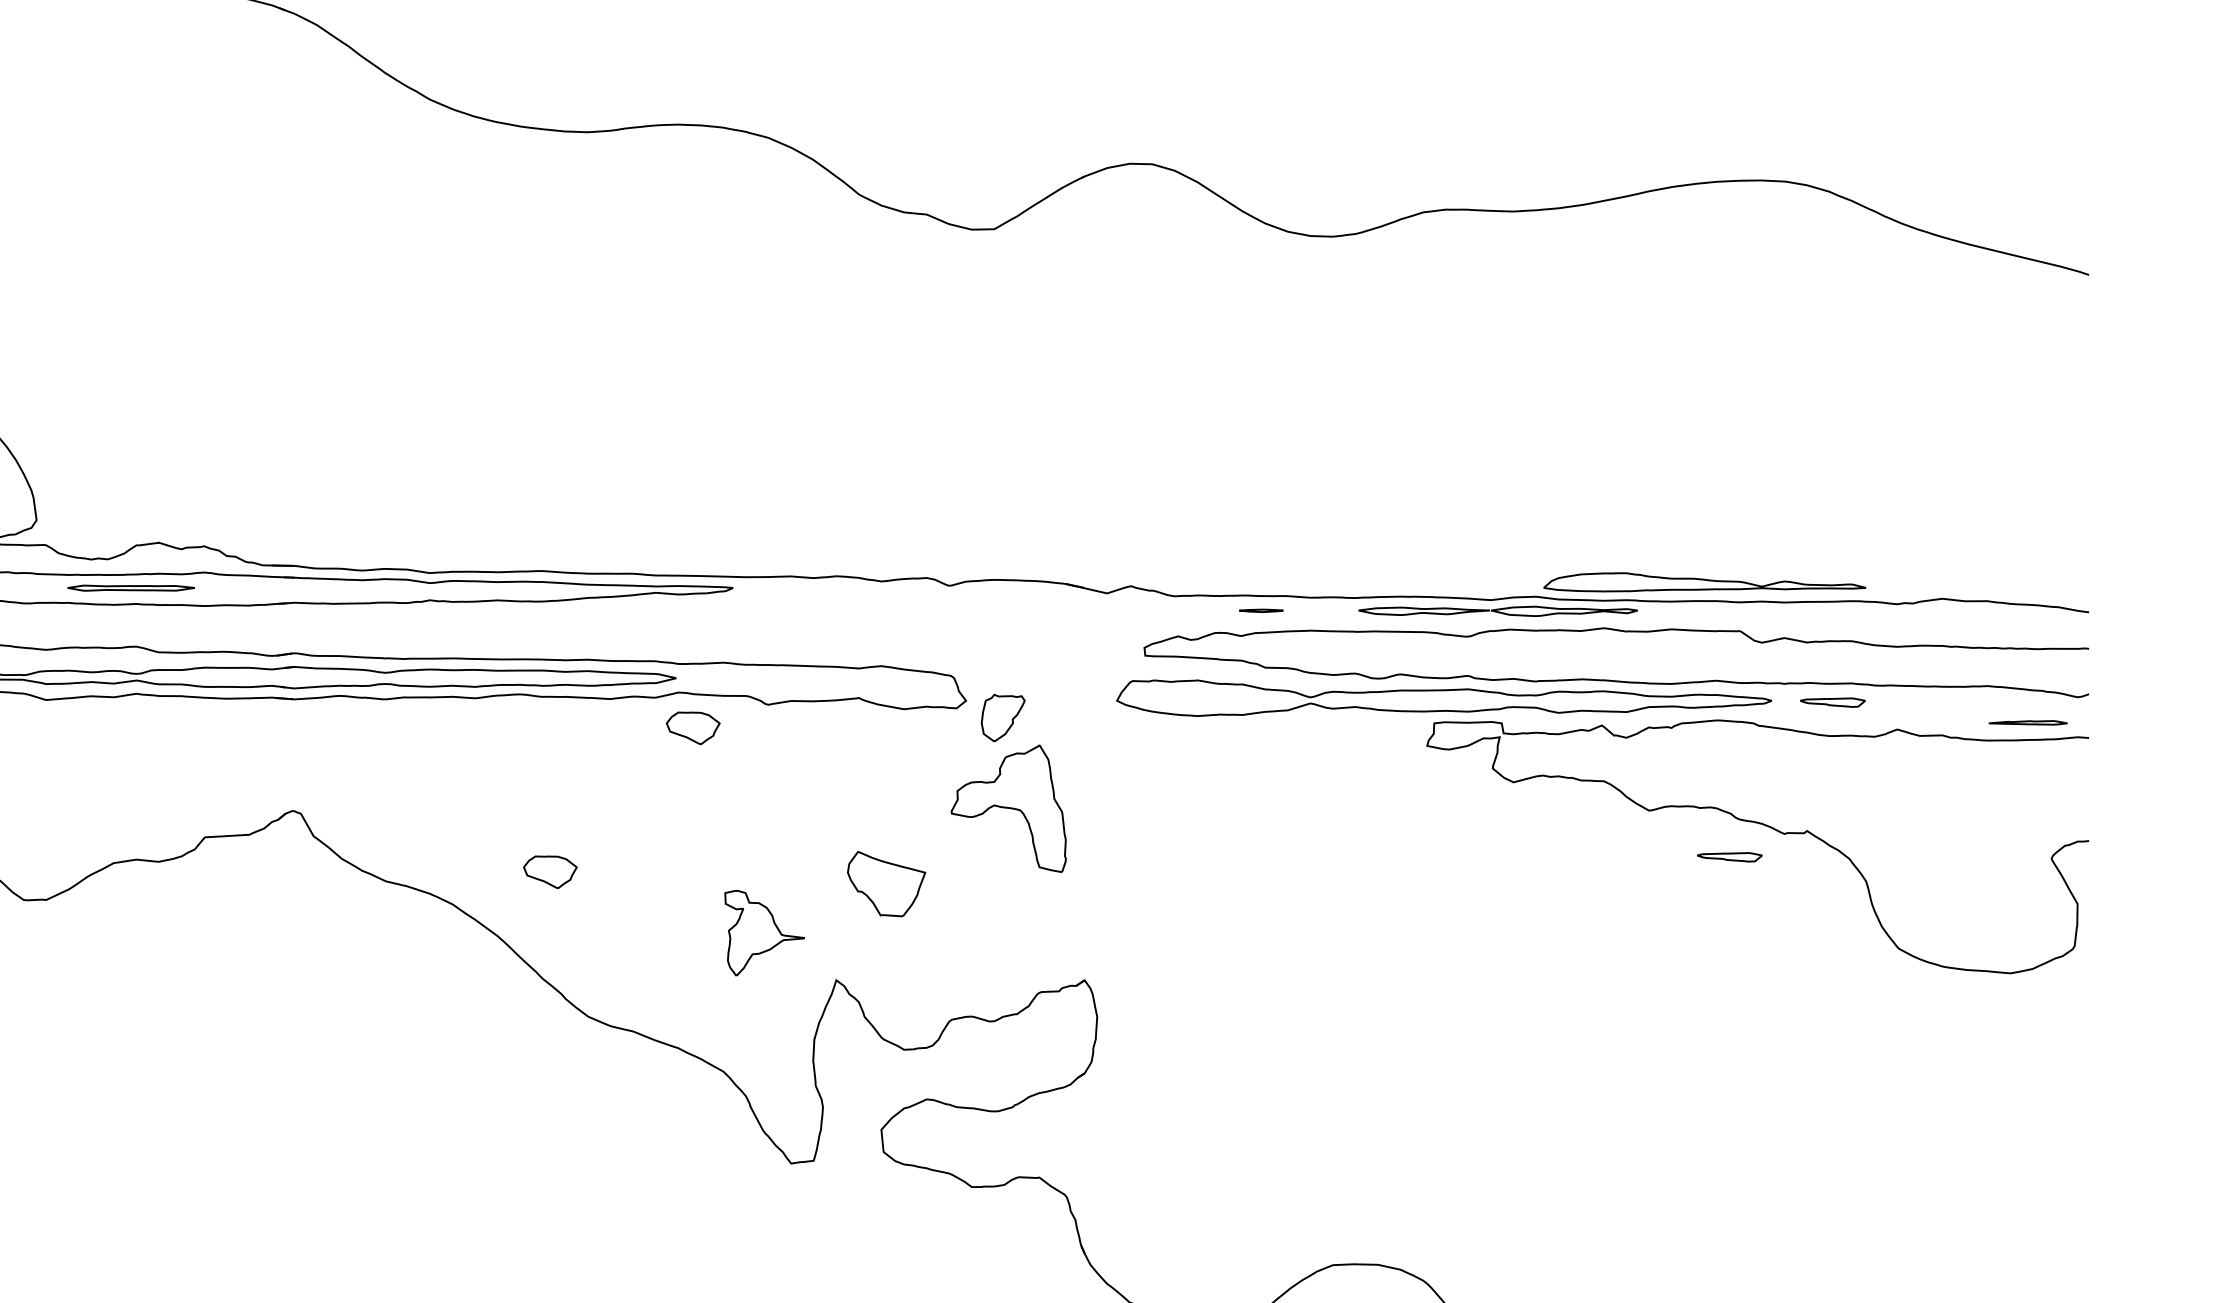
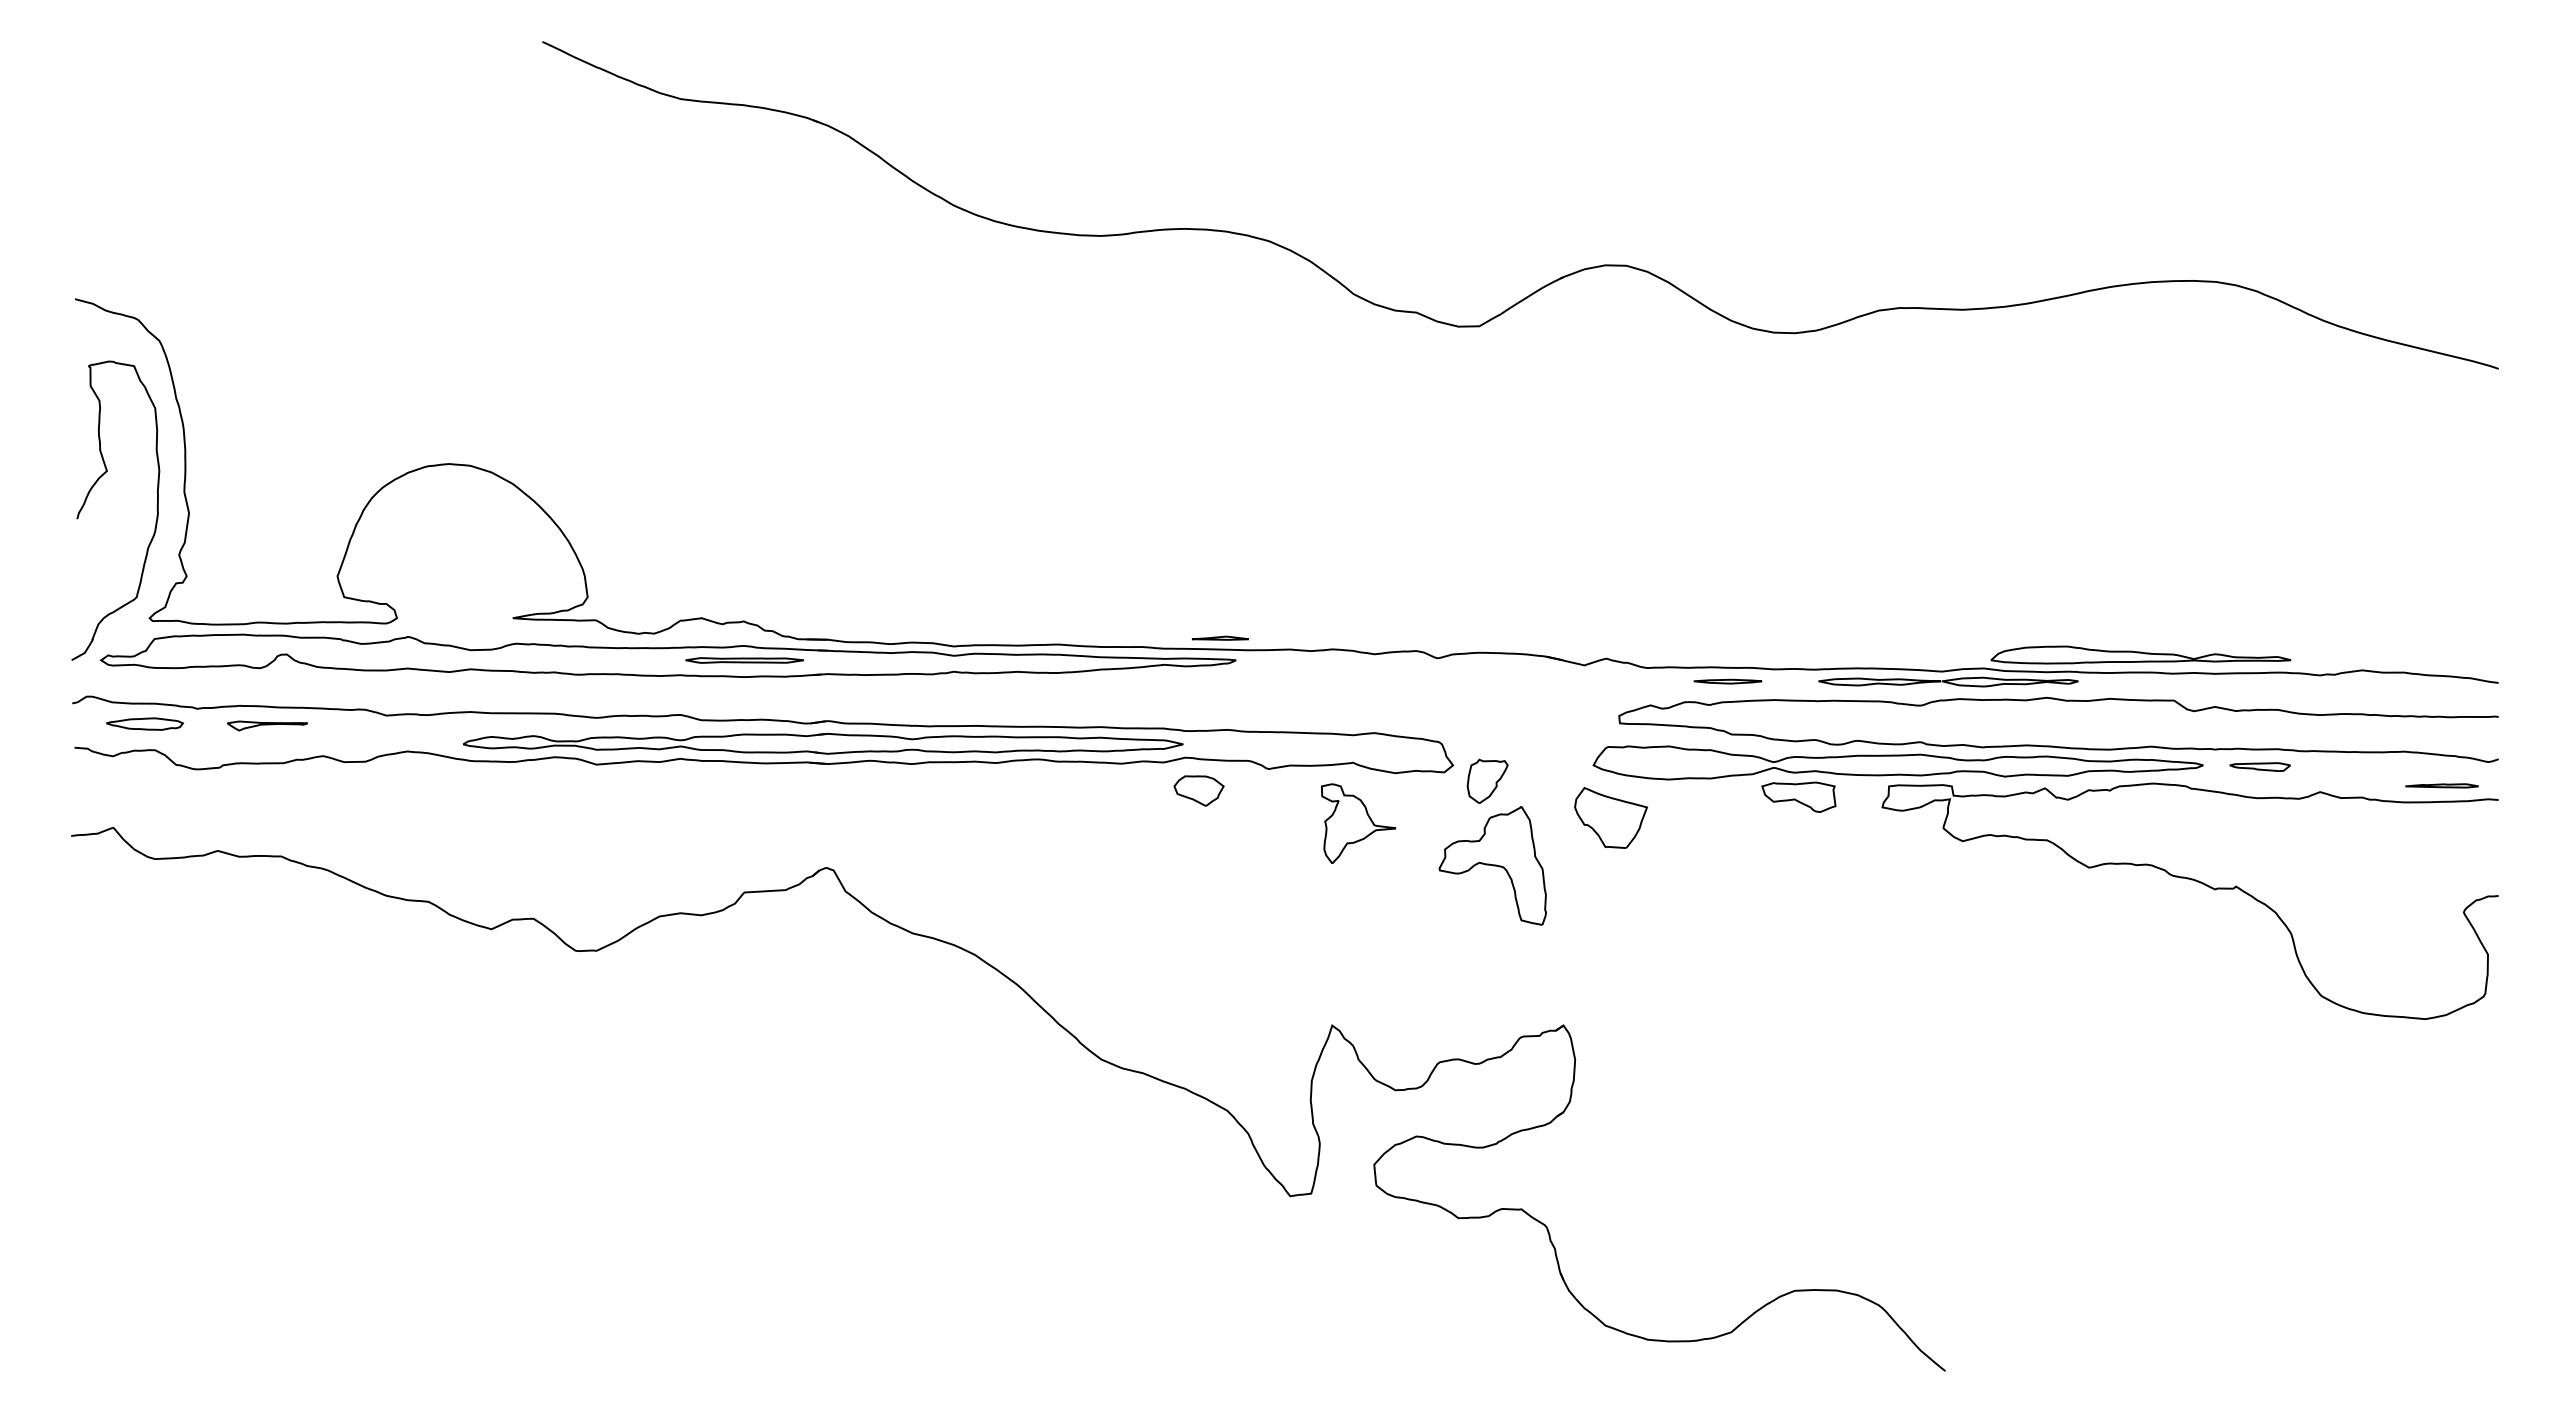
part: (715, 563) -> (1219, 637), added
part: (130, 588) -> (744, 660), moved
part: (1260, 610) -> (1727, 681), size x1.67
part: (1337, 734) -> (1798, 796), added
part: (1729, 856) -> (2163, 910), removed
part: (549, 871) -> (1065, 924), removed
part: (885, 883) -> (1610, 817), moved
part: (764, 932) -> (1358, 823), moved

